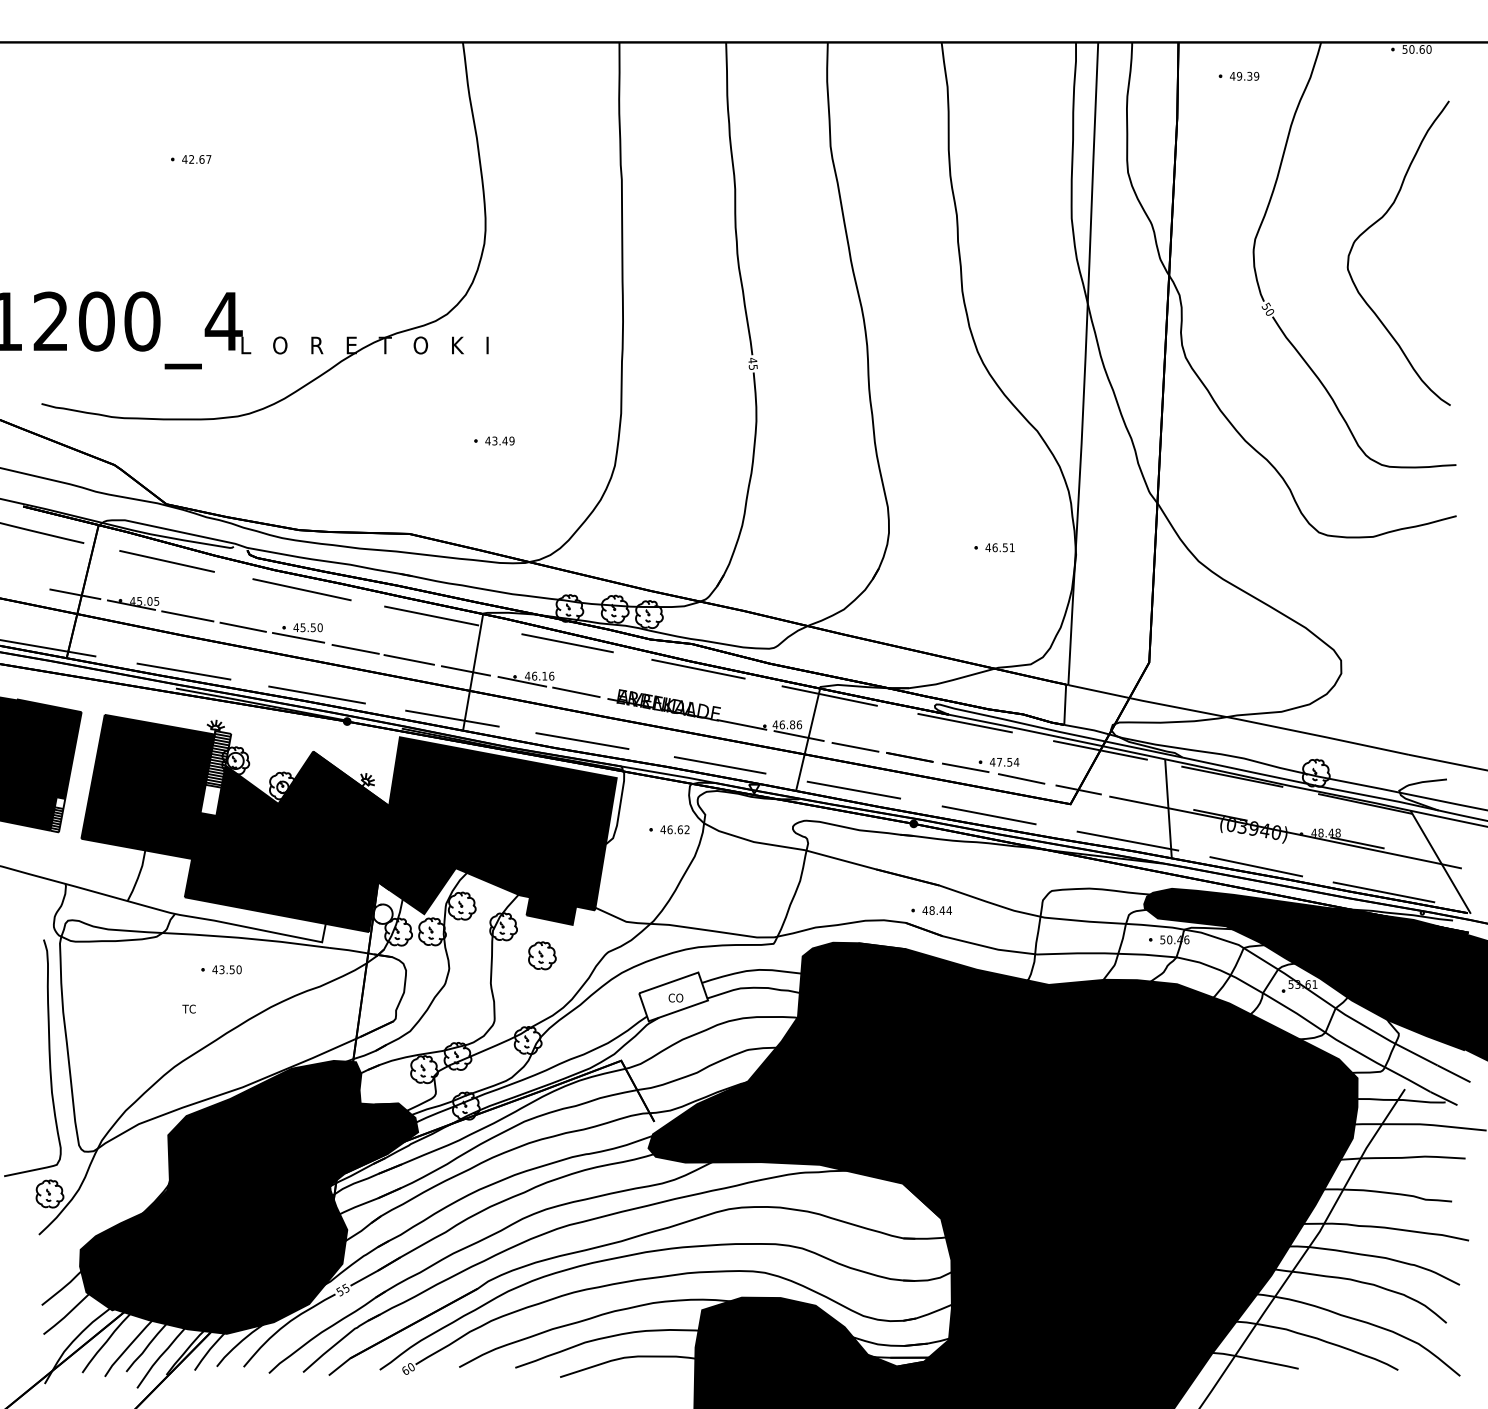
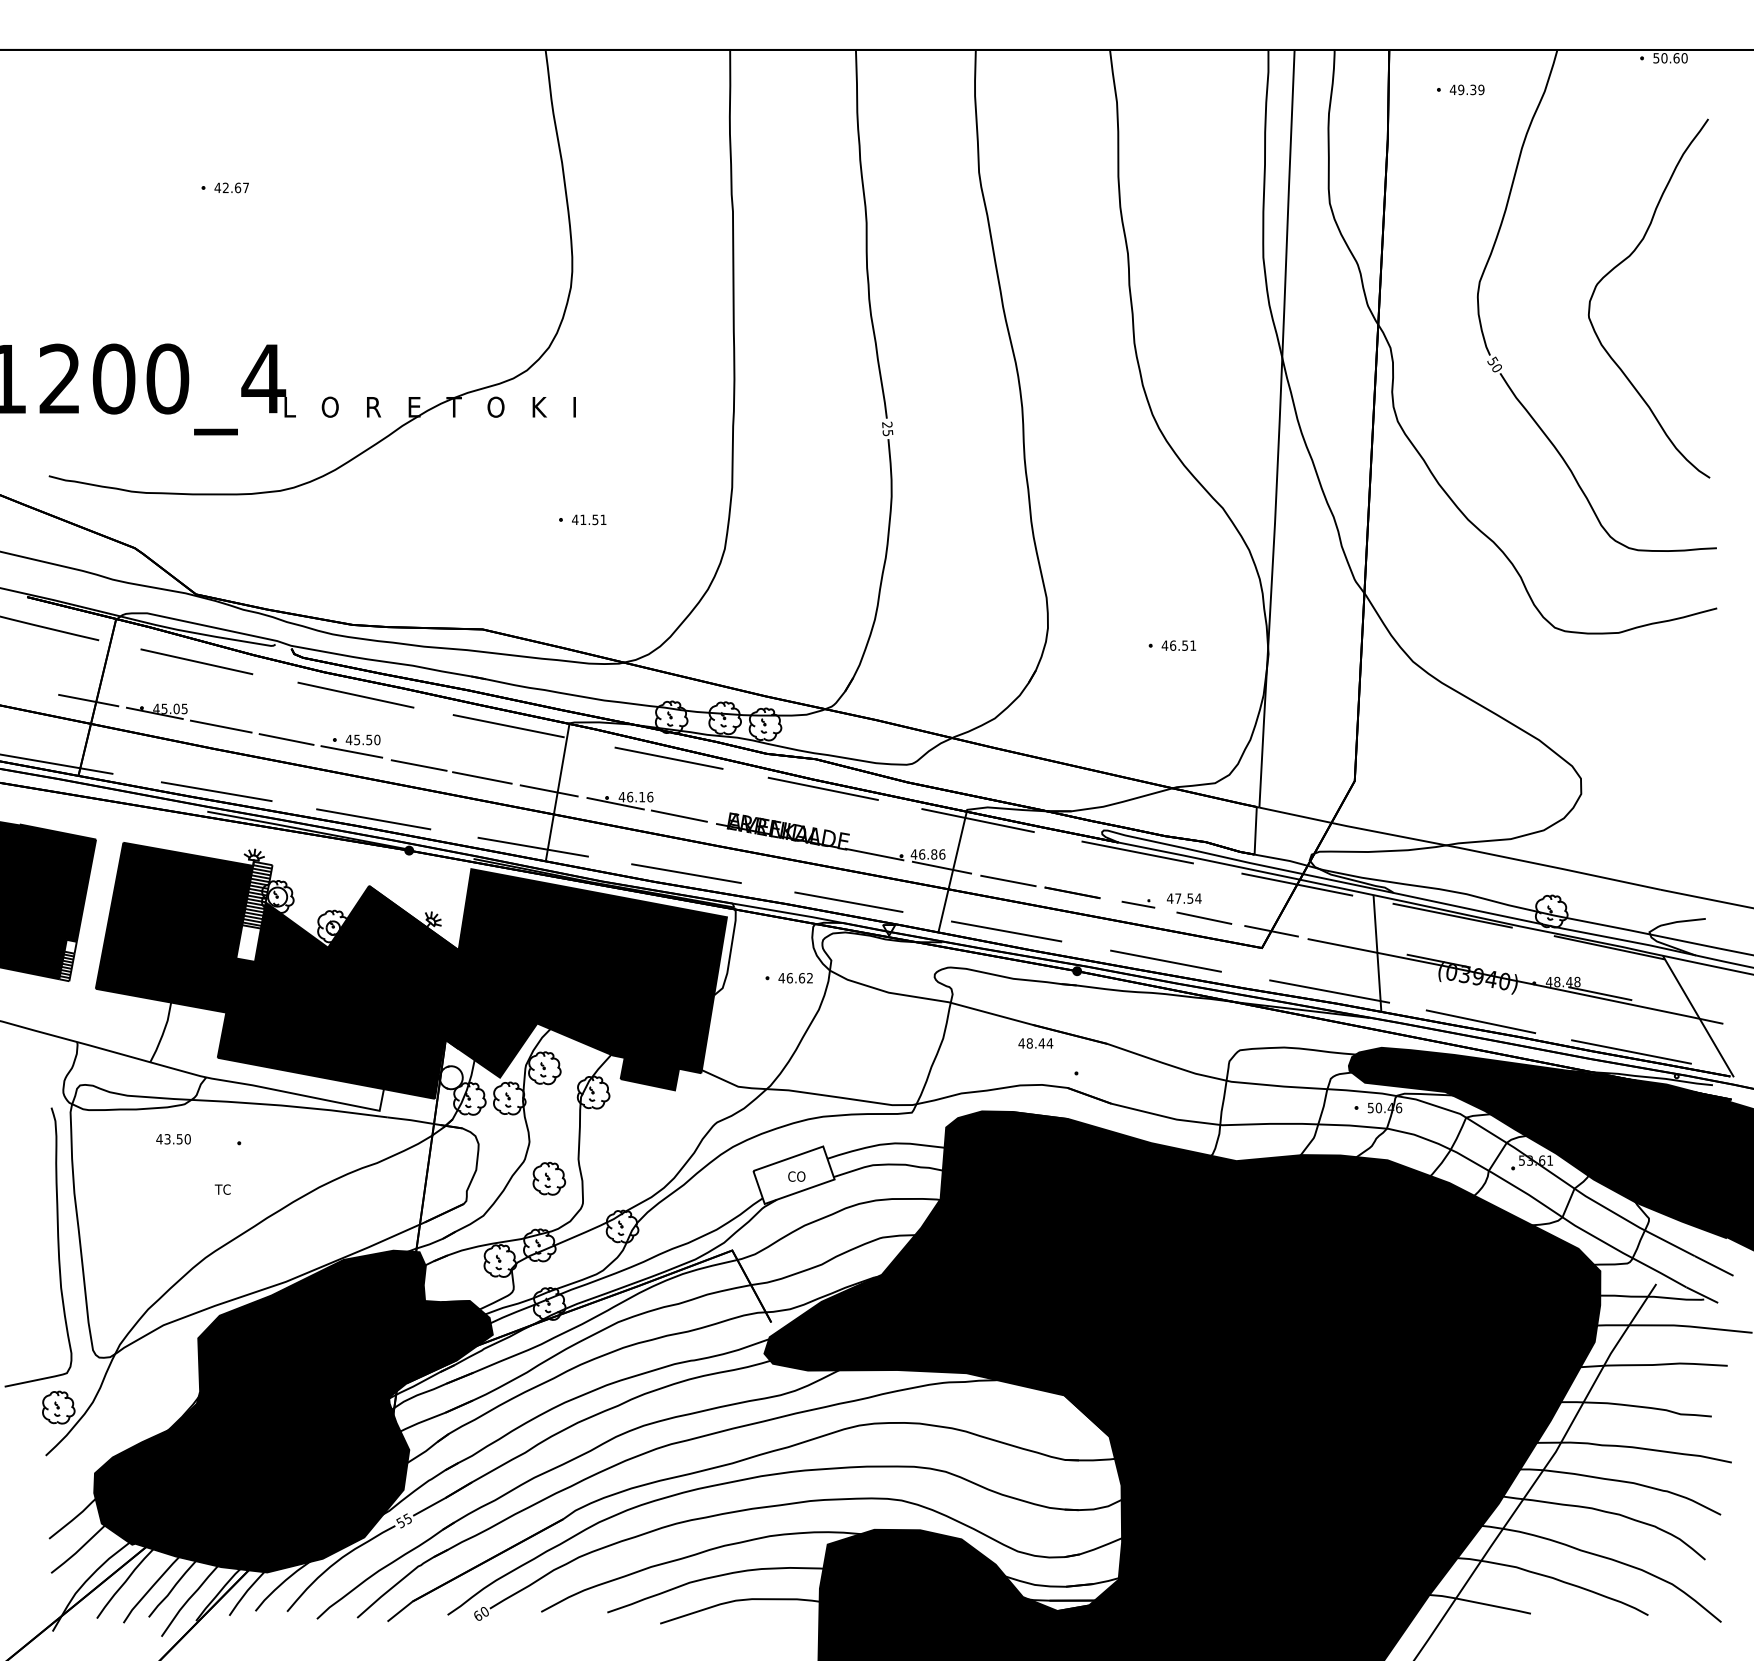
text: (752, 360) -> (887, 424), 45 -> 25
text: (503, 440) -> (593, 519), 43.49 -> 41.51
part: (965, 766) -> (1138, 903), size x0.6
text: (936, 910) -> (1035, 1043), moved
part: (542, 955) -> (549, 1178), moved
text: (227, 969) -> (173, 1139), moved

